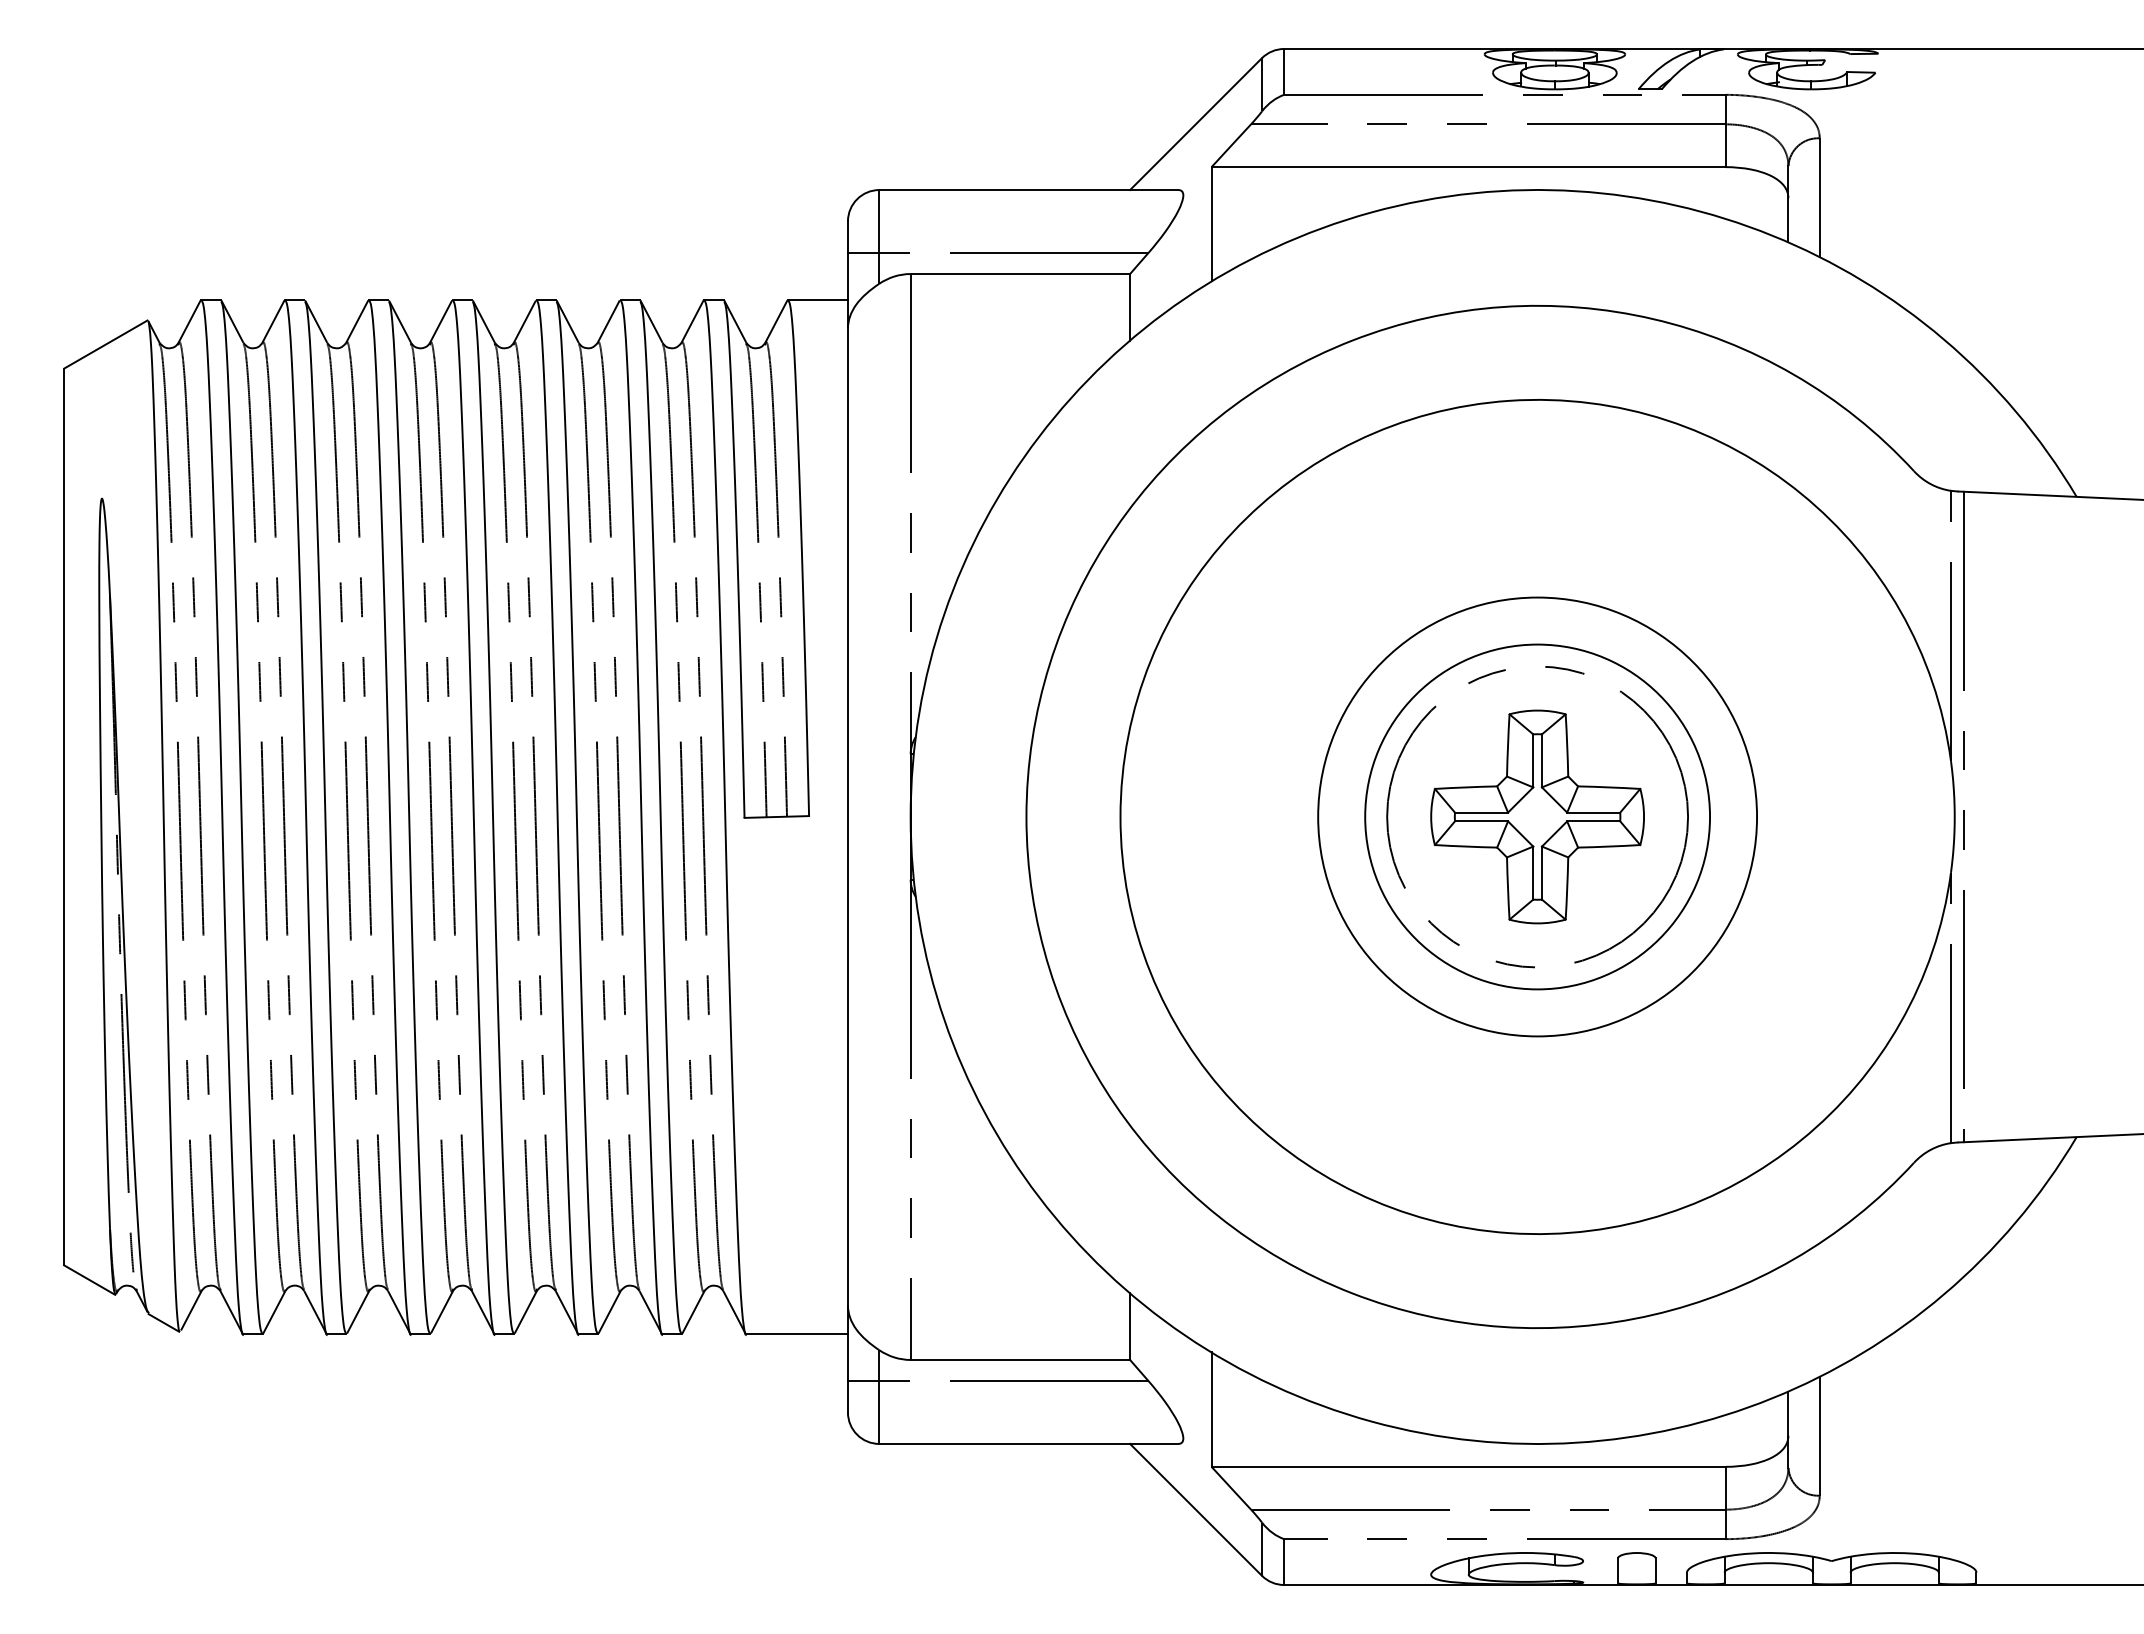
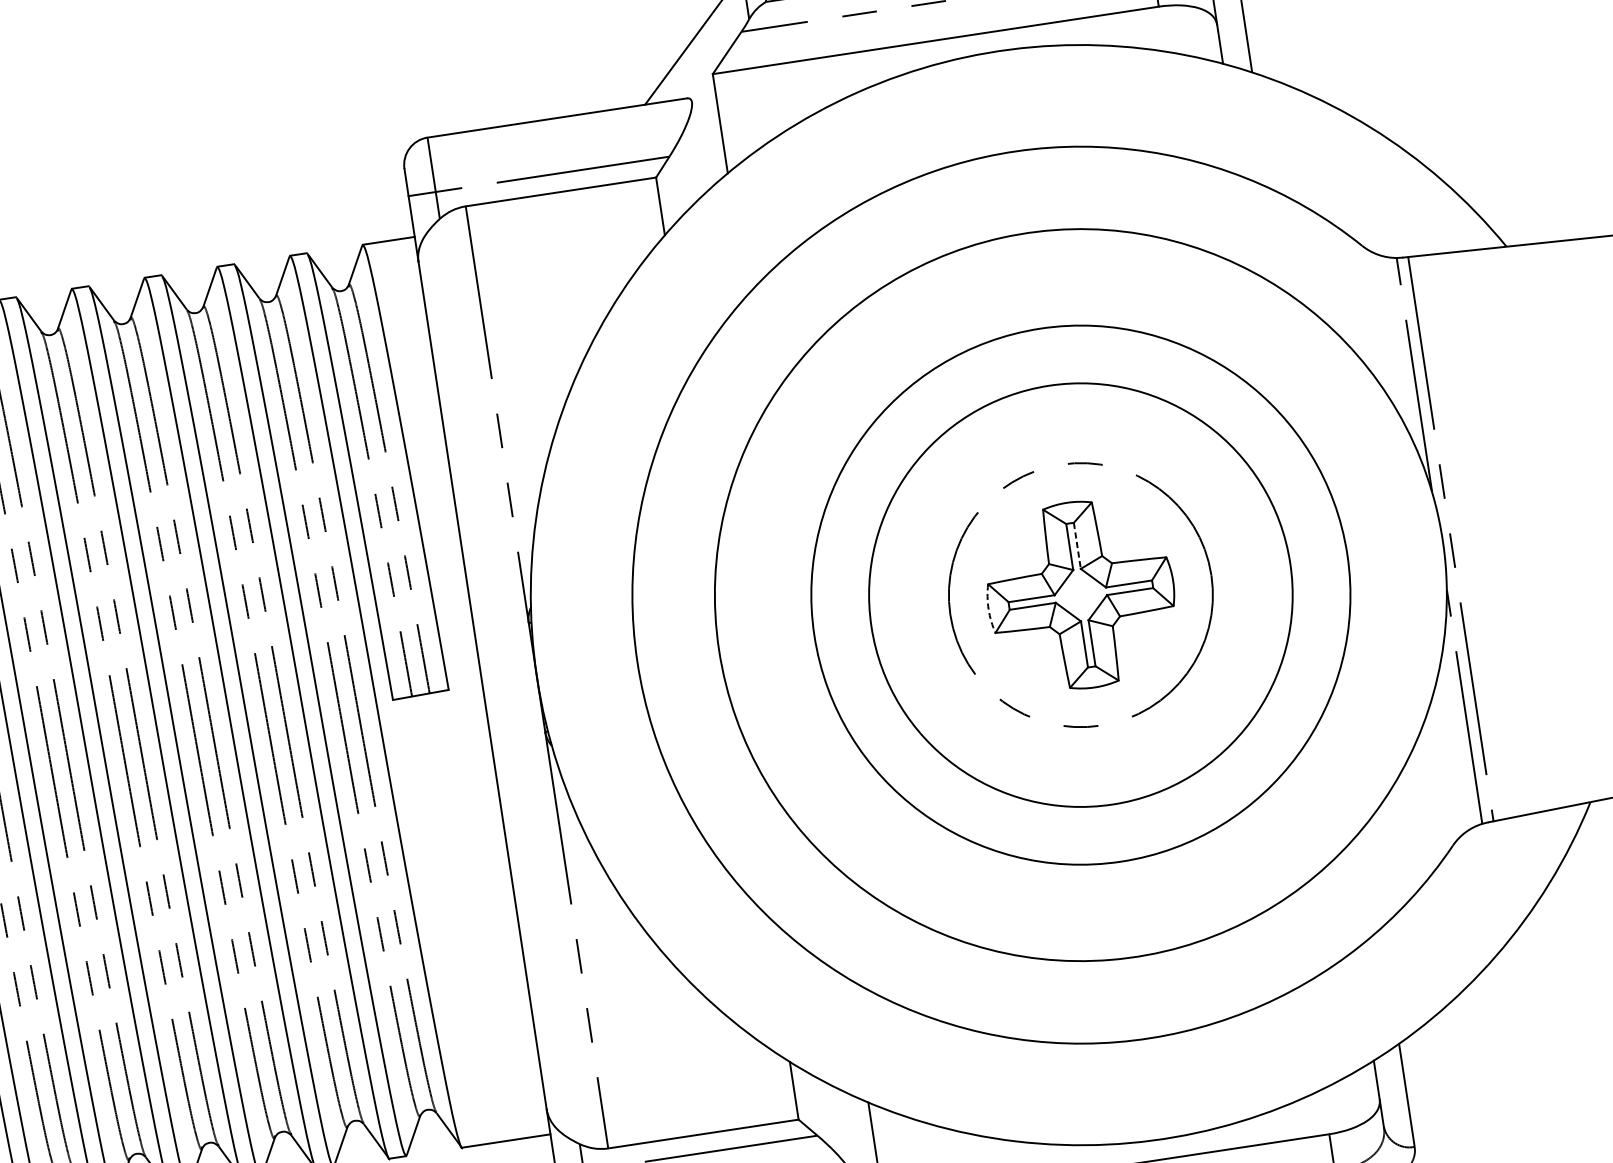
line: (1542, 760) -> (1077, 545), solid -> dashed
circle: (1537, 816) -> (1080, 594), size x1.4
circle: (1537, 816) -> (1080, 594), size x1.4
arc: (1431, 817) -> (988, 609), solid -> dashed

